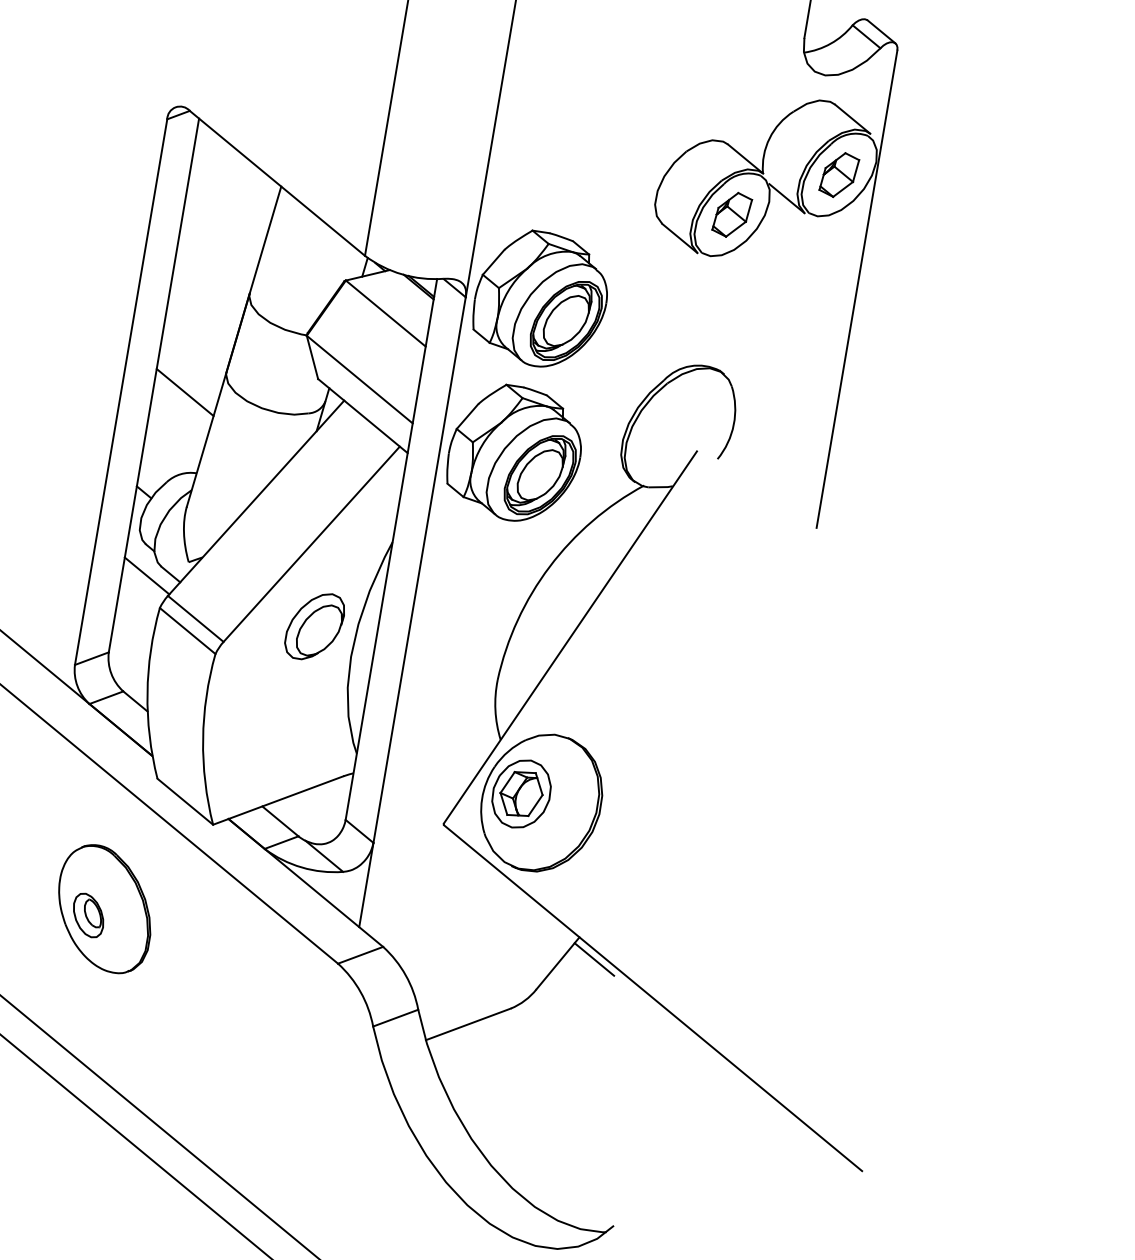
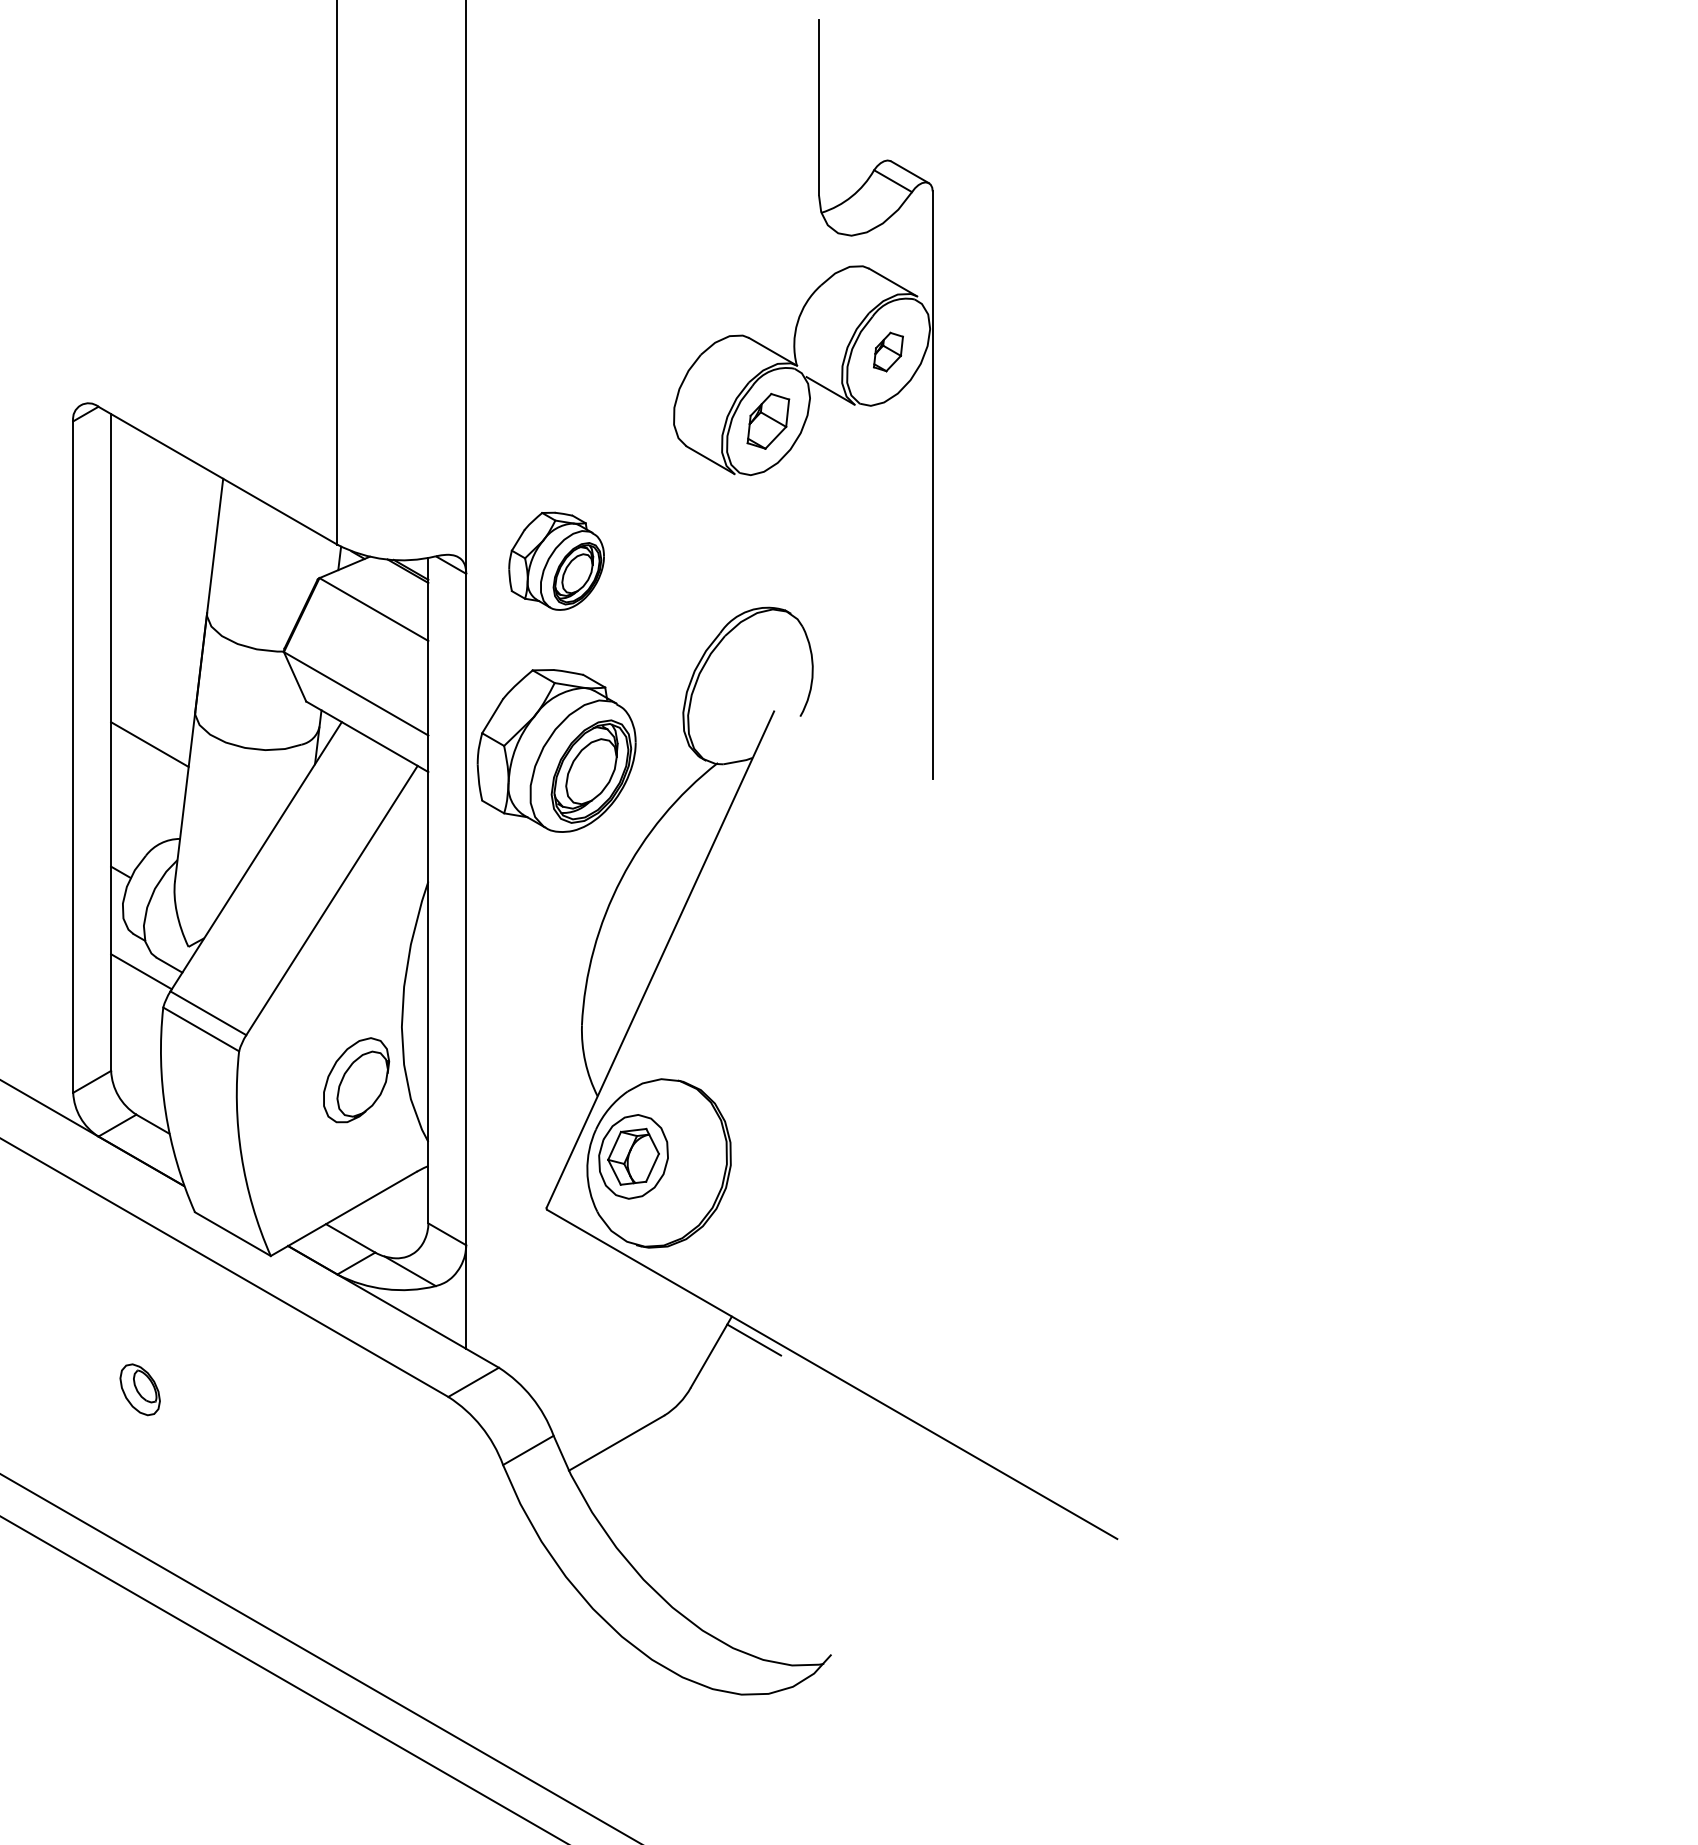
part: (839, 174) -> (888, 351), size x0.7
part: (540, 299) -> (556, 561), size x0.6
part: (314, 626) -> (356, 1080), moved
part: (104, 908) -> (157, 1378), removed

